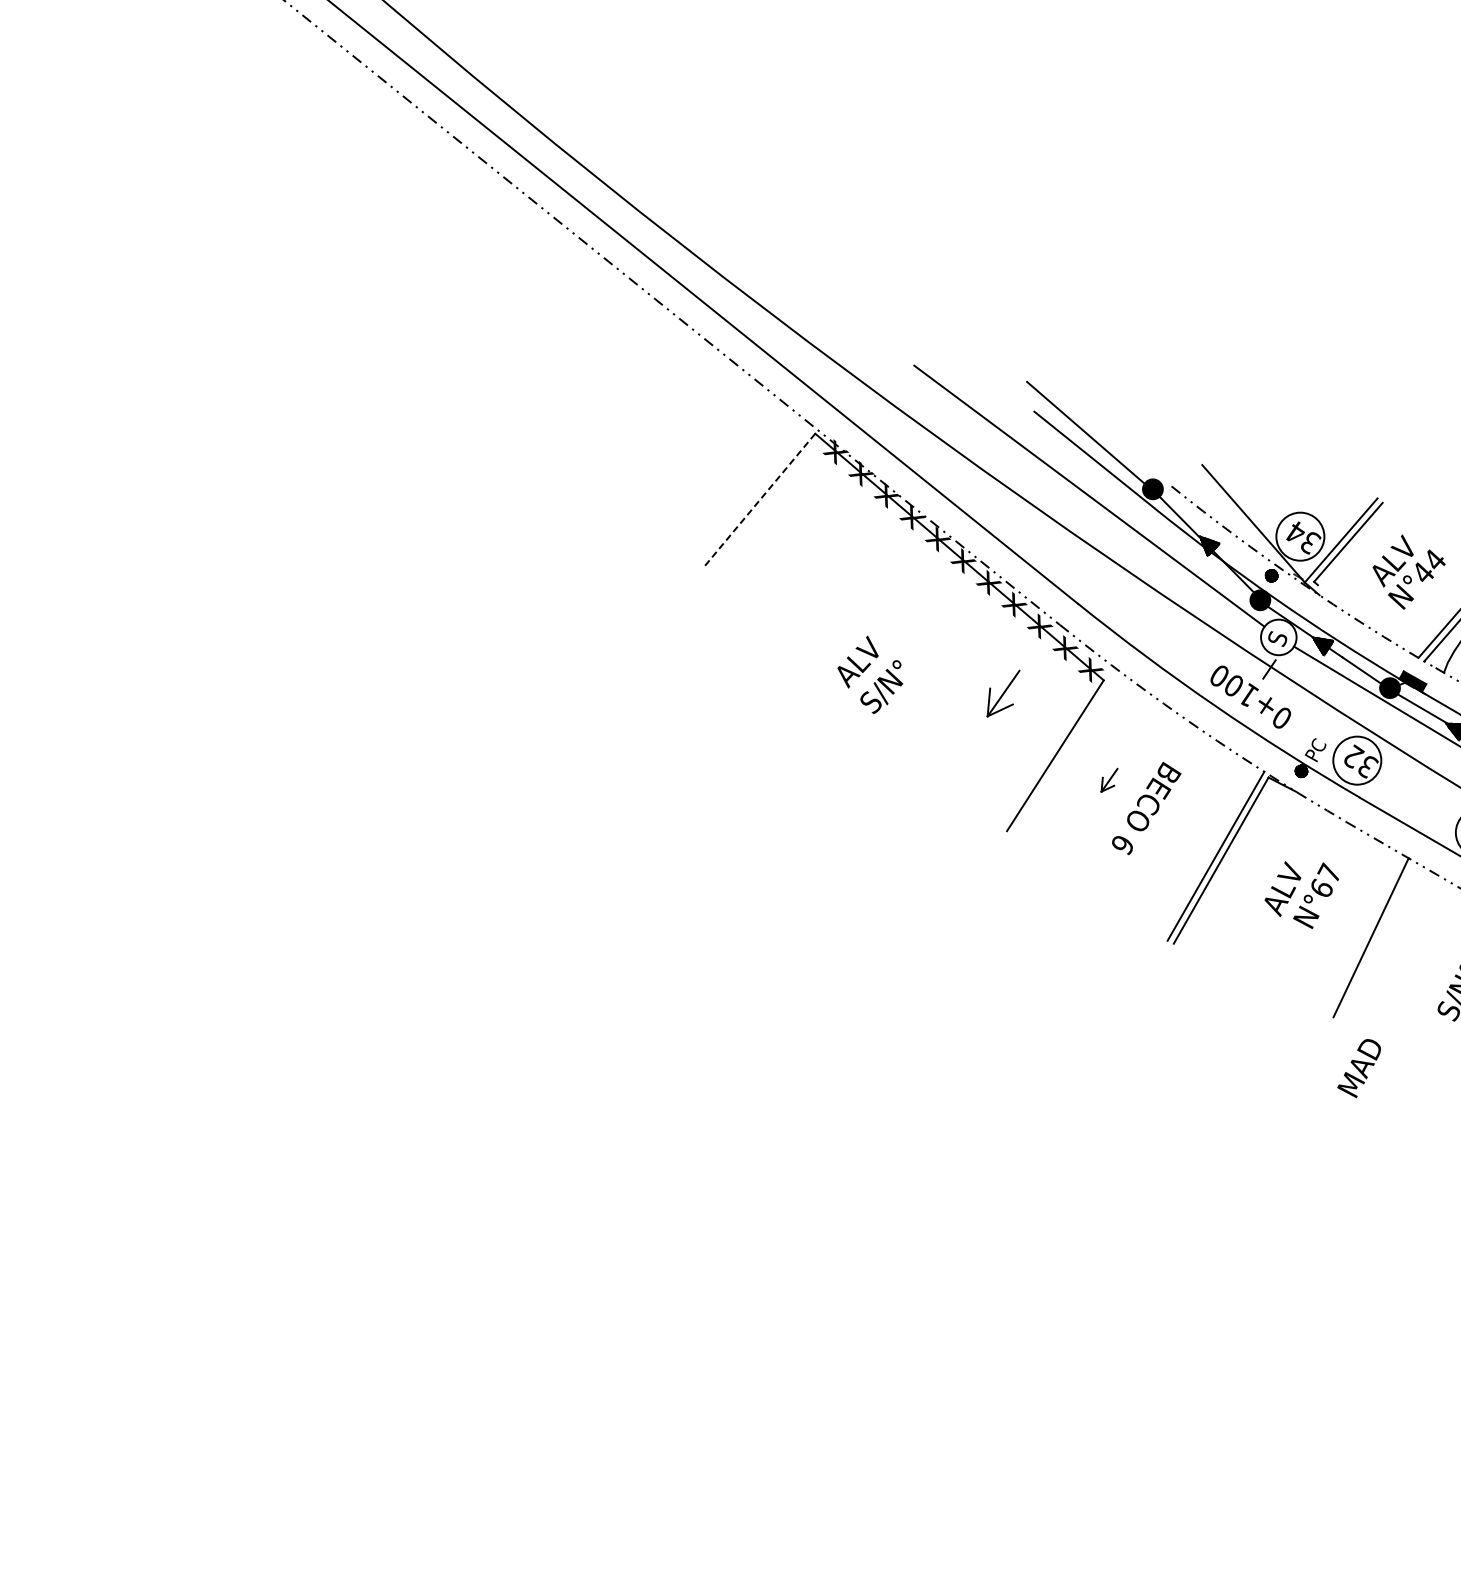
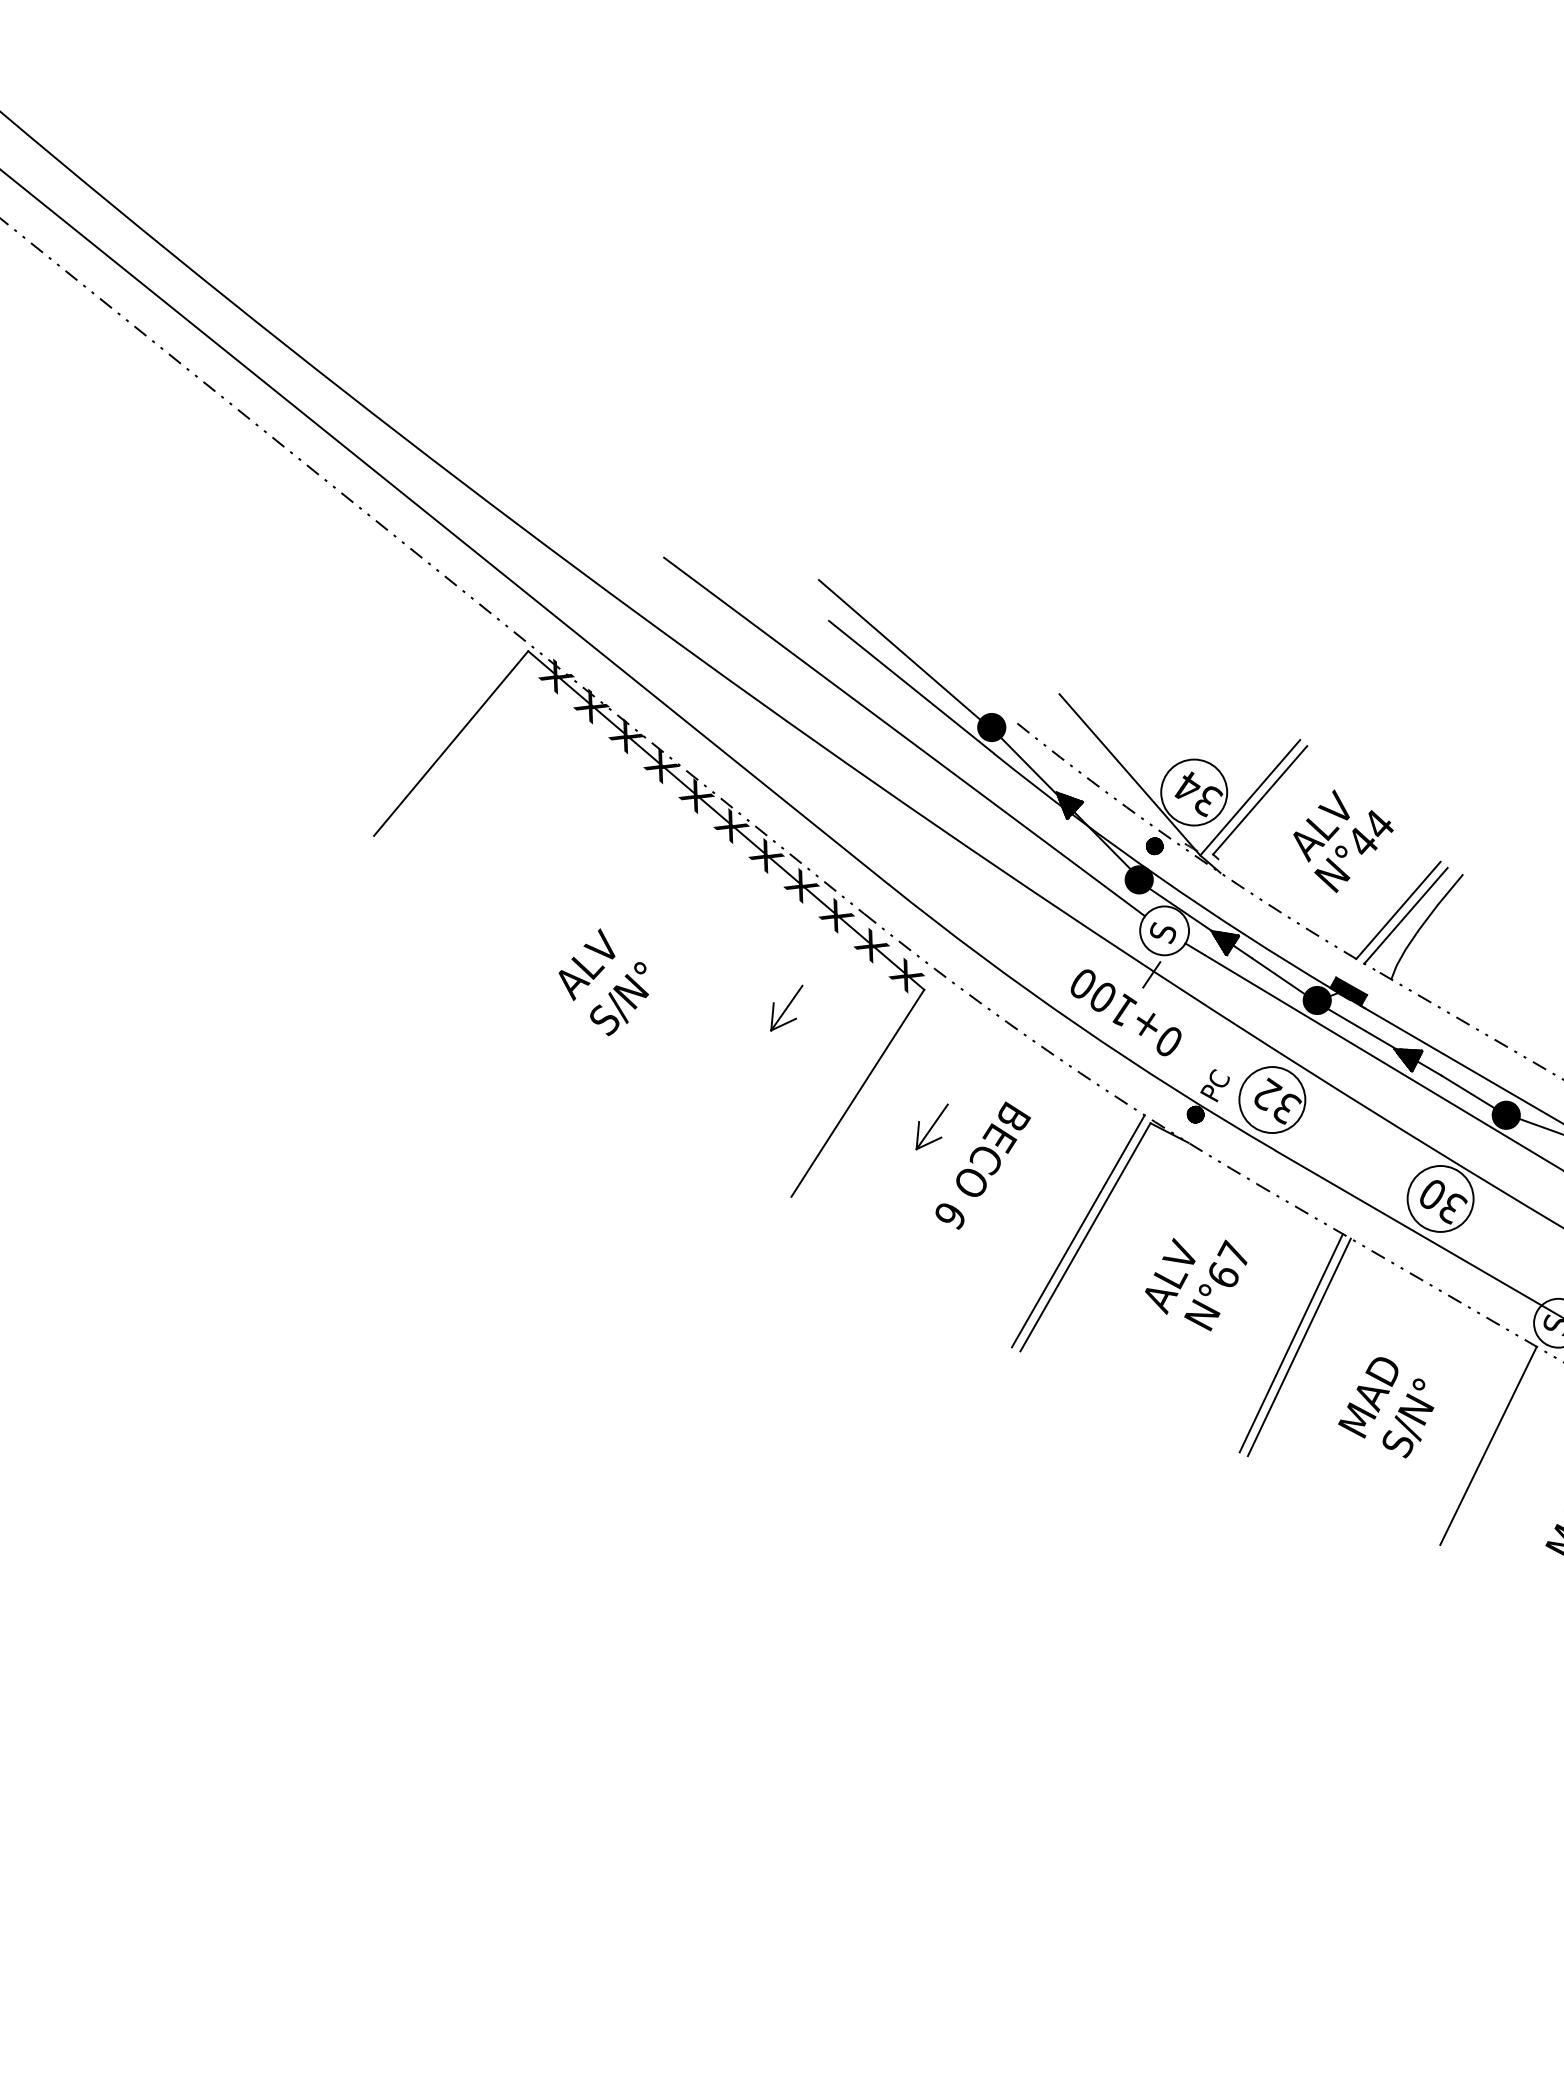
line: (759, 501) -> (451, 744), dashed -> solid
part: (1003, 693) -> (786, 1007), size x0.71
part: (1109, 780) -> (932, 1127), size x1.43
line: (1376, 940) -> (1298, 1346), added
text: (1358, 1068) -> (1367, 1397), moved

